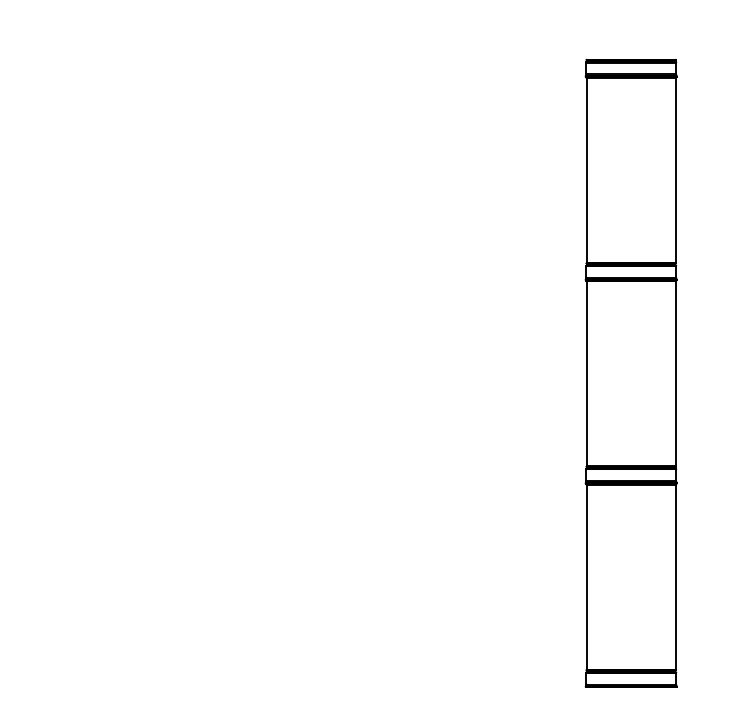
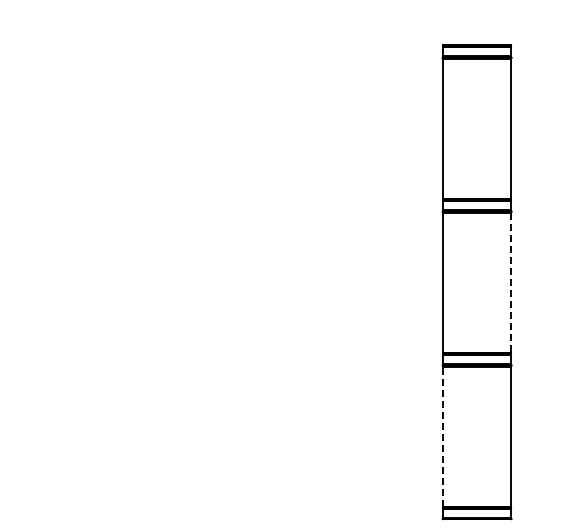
line: (675, 374) -> (510, 283), solid -> dashed
line: (586, 577) -> (443, 436), solid -> dashed

